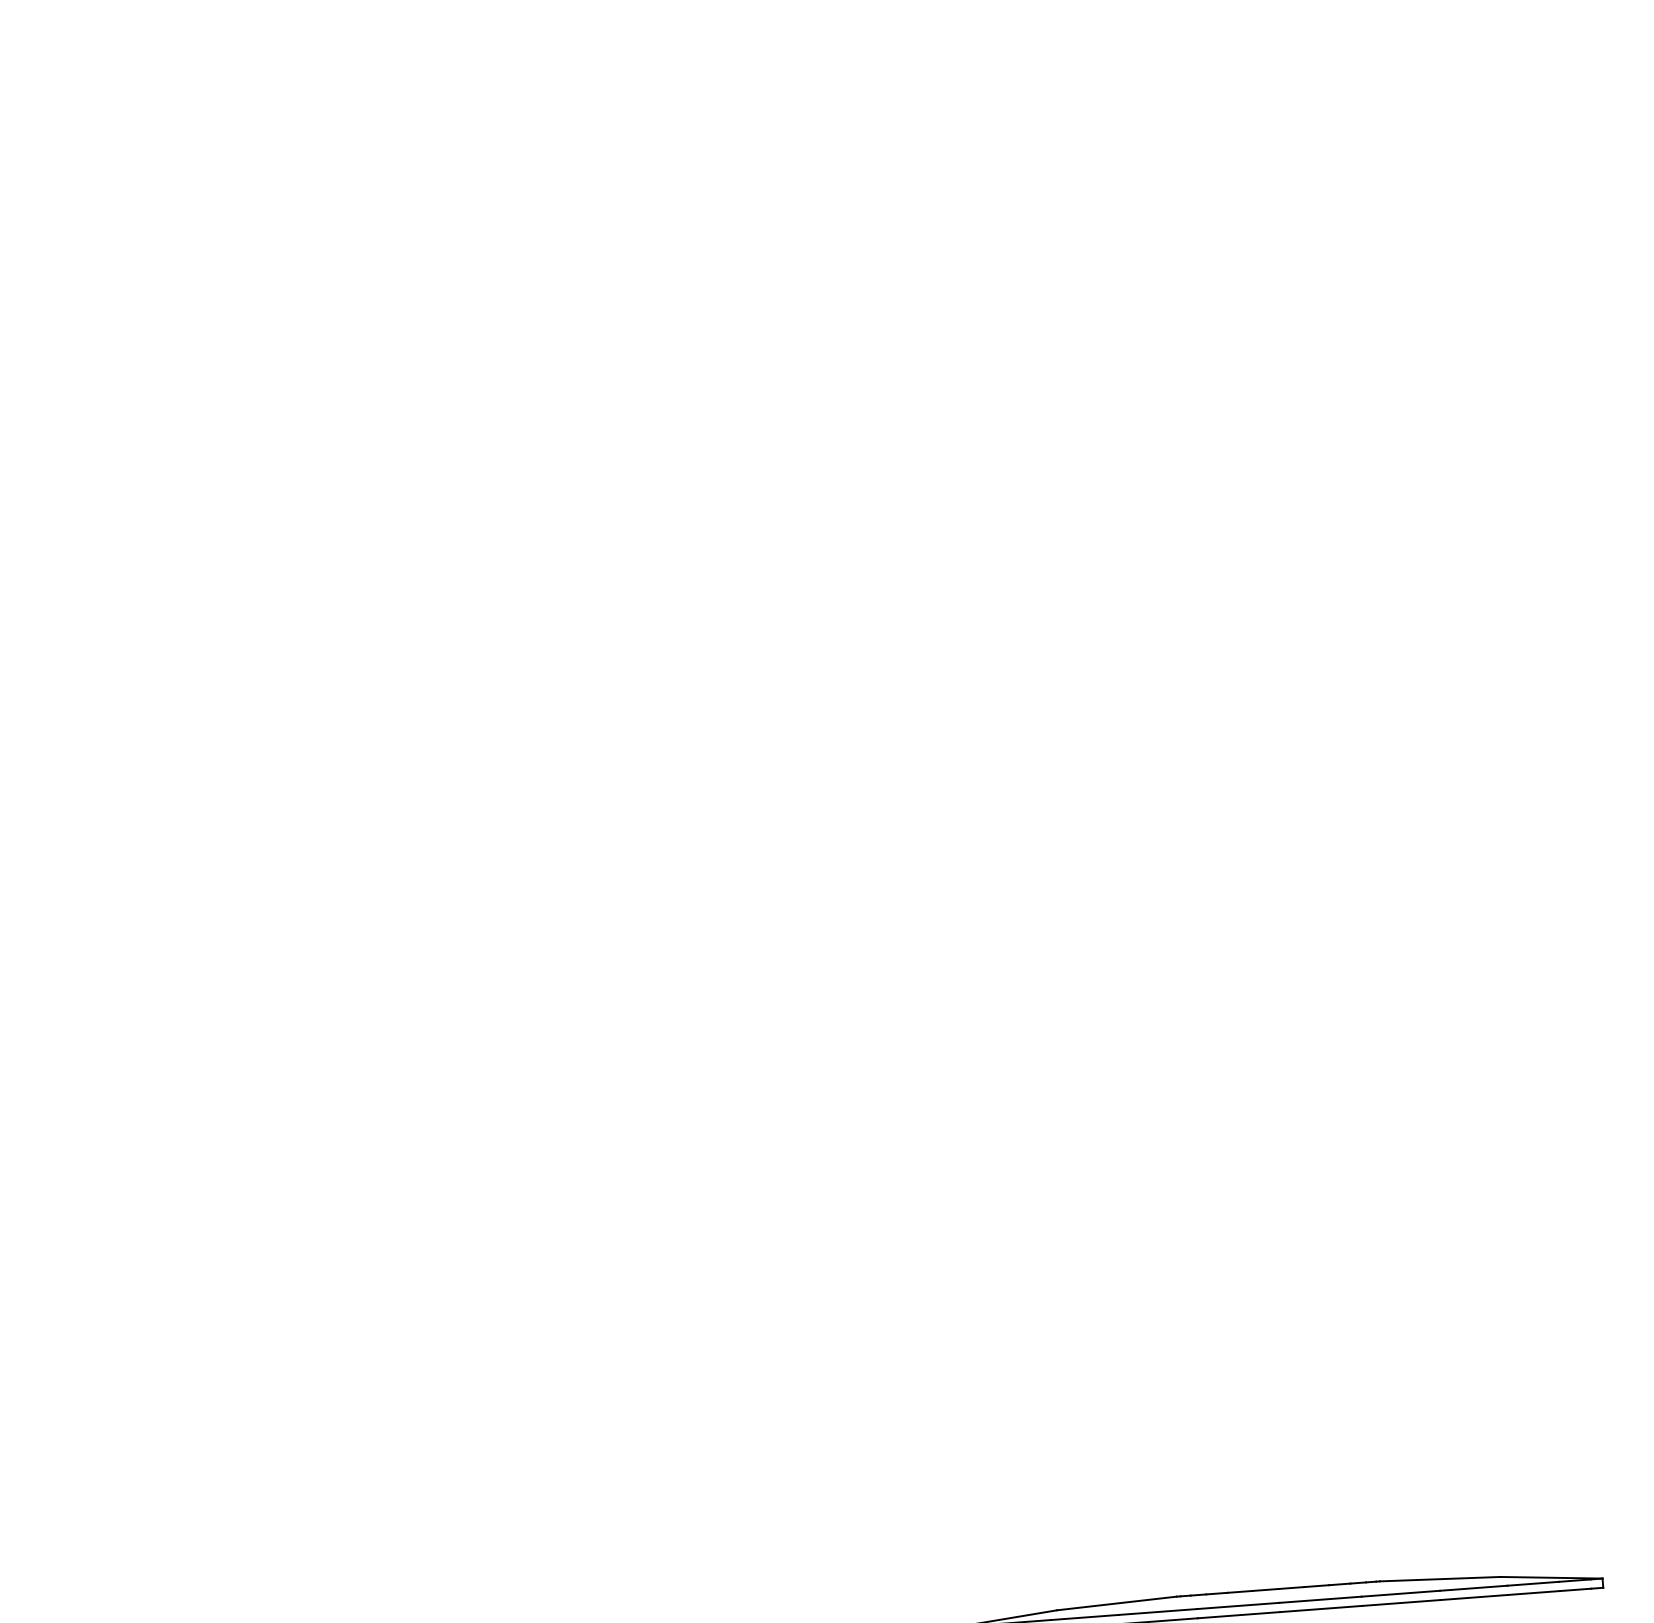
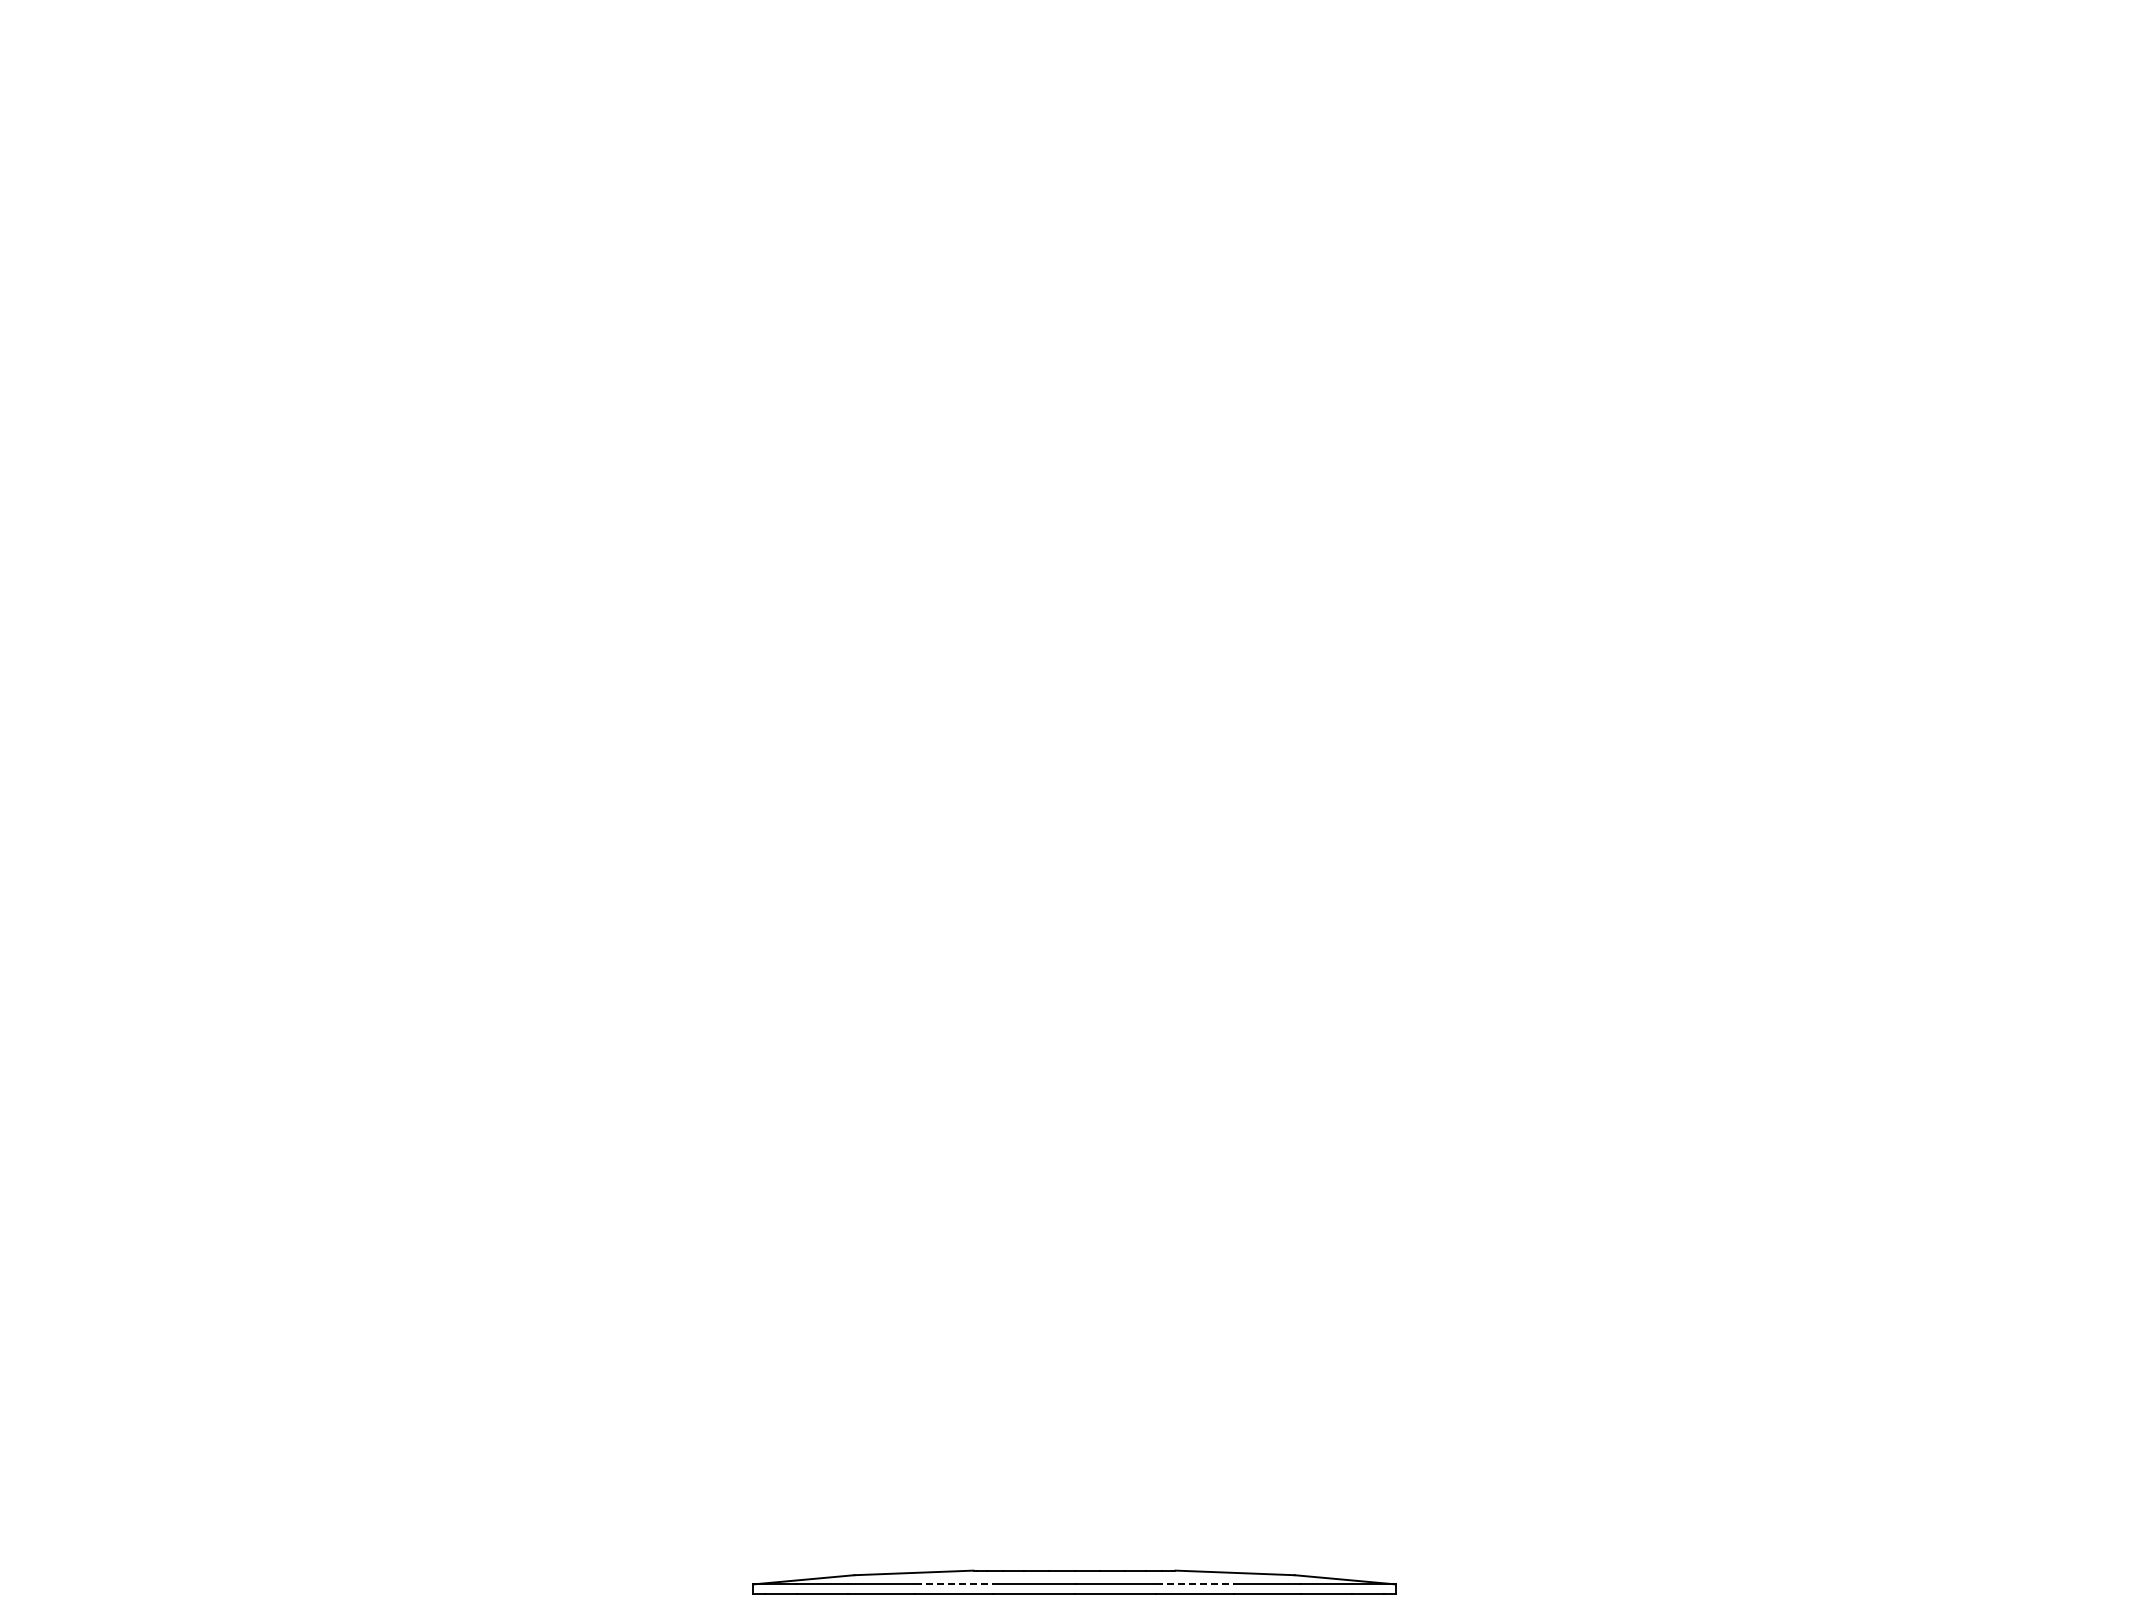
line: (1401, 1593) -> (1195, 1584), solid -> dashed
line: (1157, 1612) -> (953, 1584), solid -> dashed

